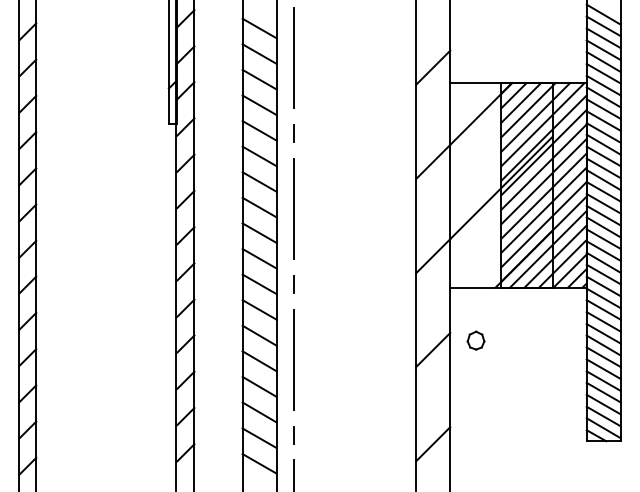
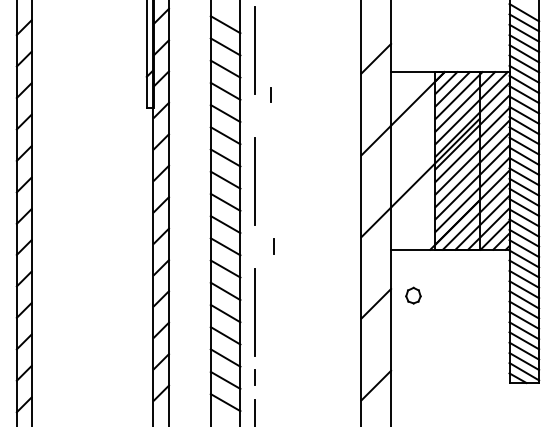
line: (293, 133) -> (270, 95), moved
line: (293, 284) -> (274, 246), moved

